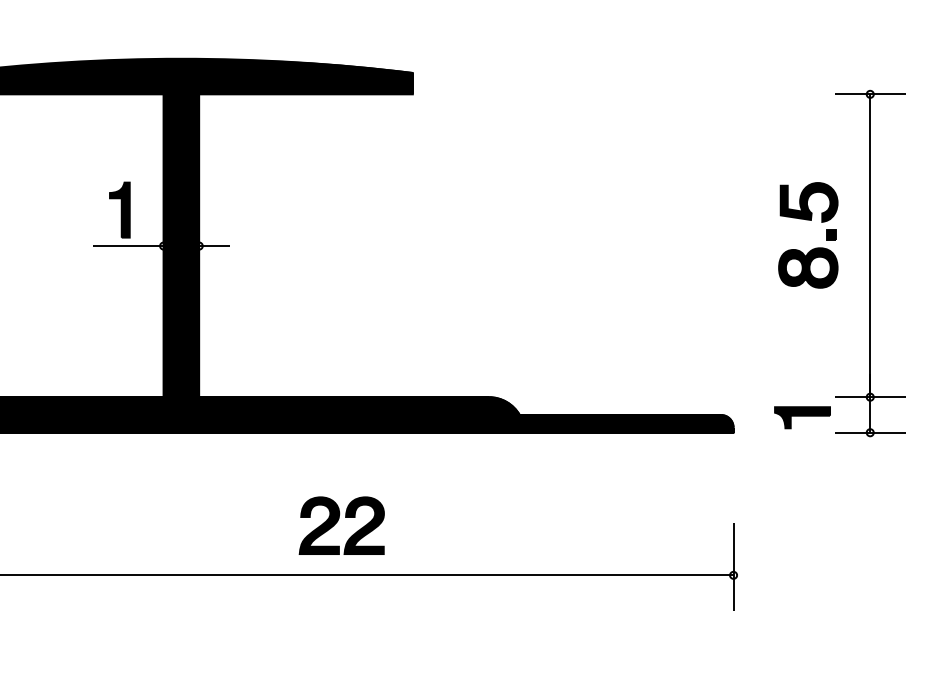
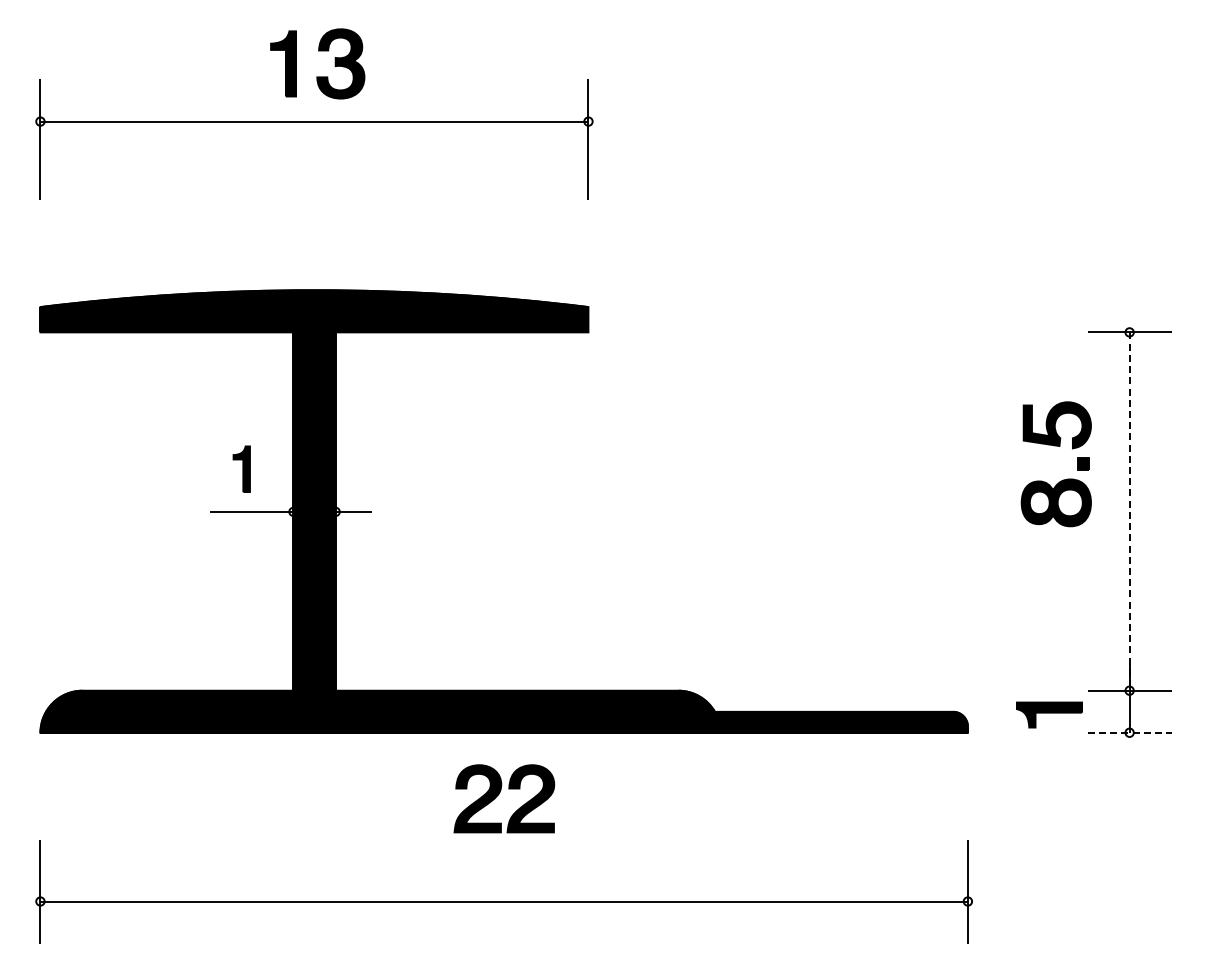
part: (119, 209) -> (241, 468), size x0.7
line: (870, 246) -> (1129, 512), solid -> dashed
part: (814, 248) -> (1063, 479), moved
line: (870, 432) -> (1130, 732), solid -> dashed
part: (337, 522) -> (499, 794), moved

